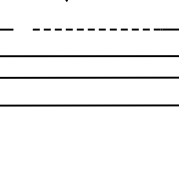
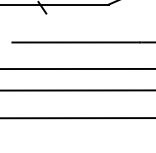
line: (96, 29) -> (75, 42), dashed -> solid

